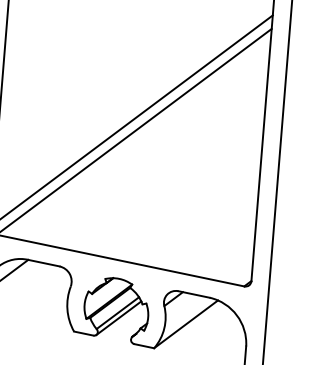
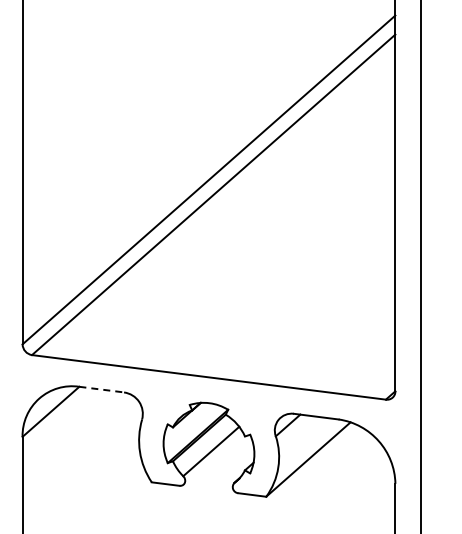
line: (43, 263) -> (101, 389), solid -> dashed
line: (118, 318) -> (212, 458), removed

